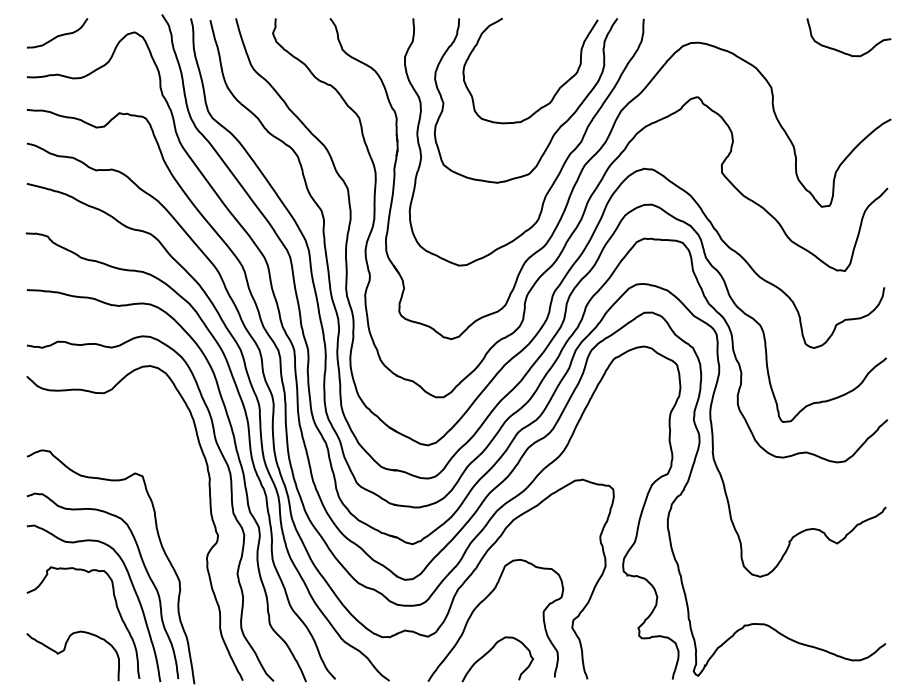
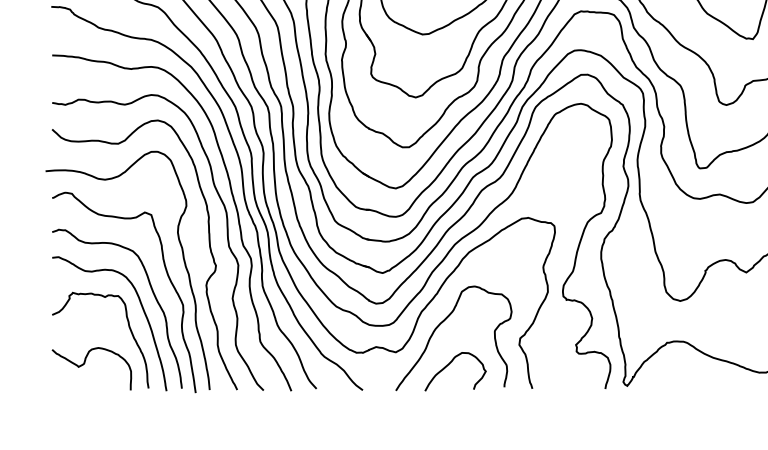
curve: (179, 527) -> (182, 258), added

